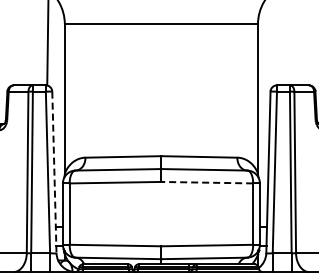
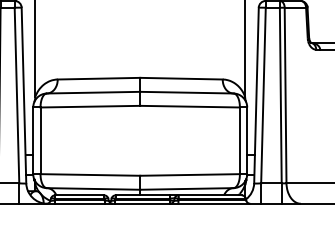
line: (54, 172) -> (24, 95), dashed -> solid
line: (207, 182) -> (190, 106), dashed -> solid

